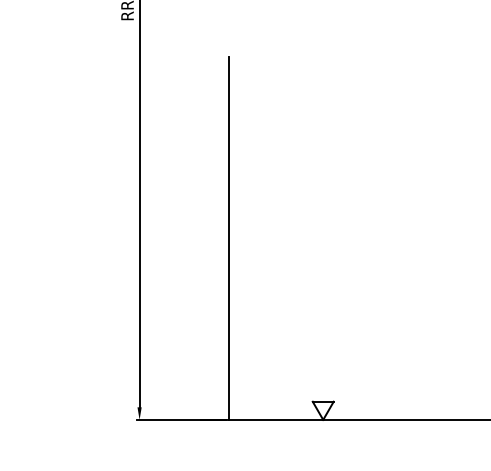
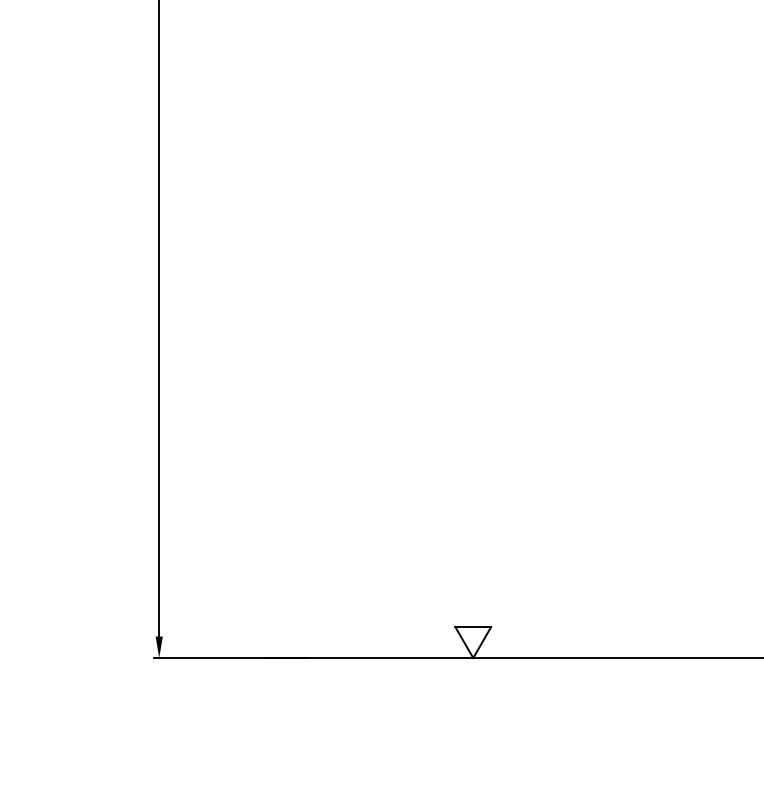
line: (228, 237) -> (311, 346), removed

